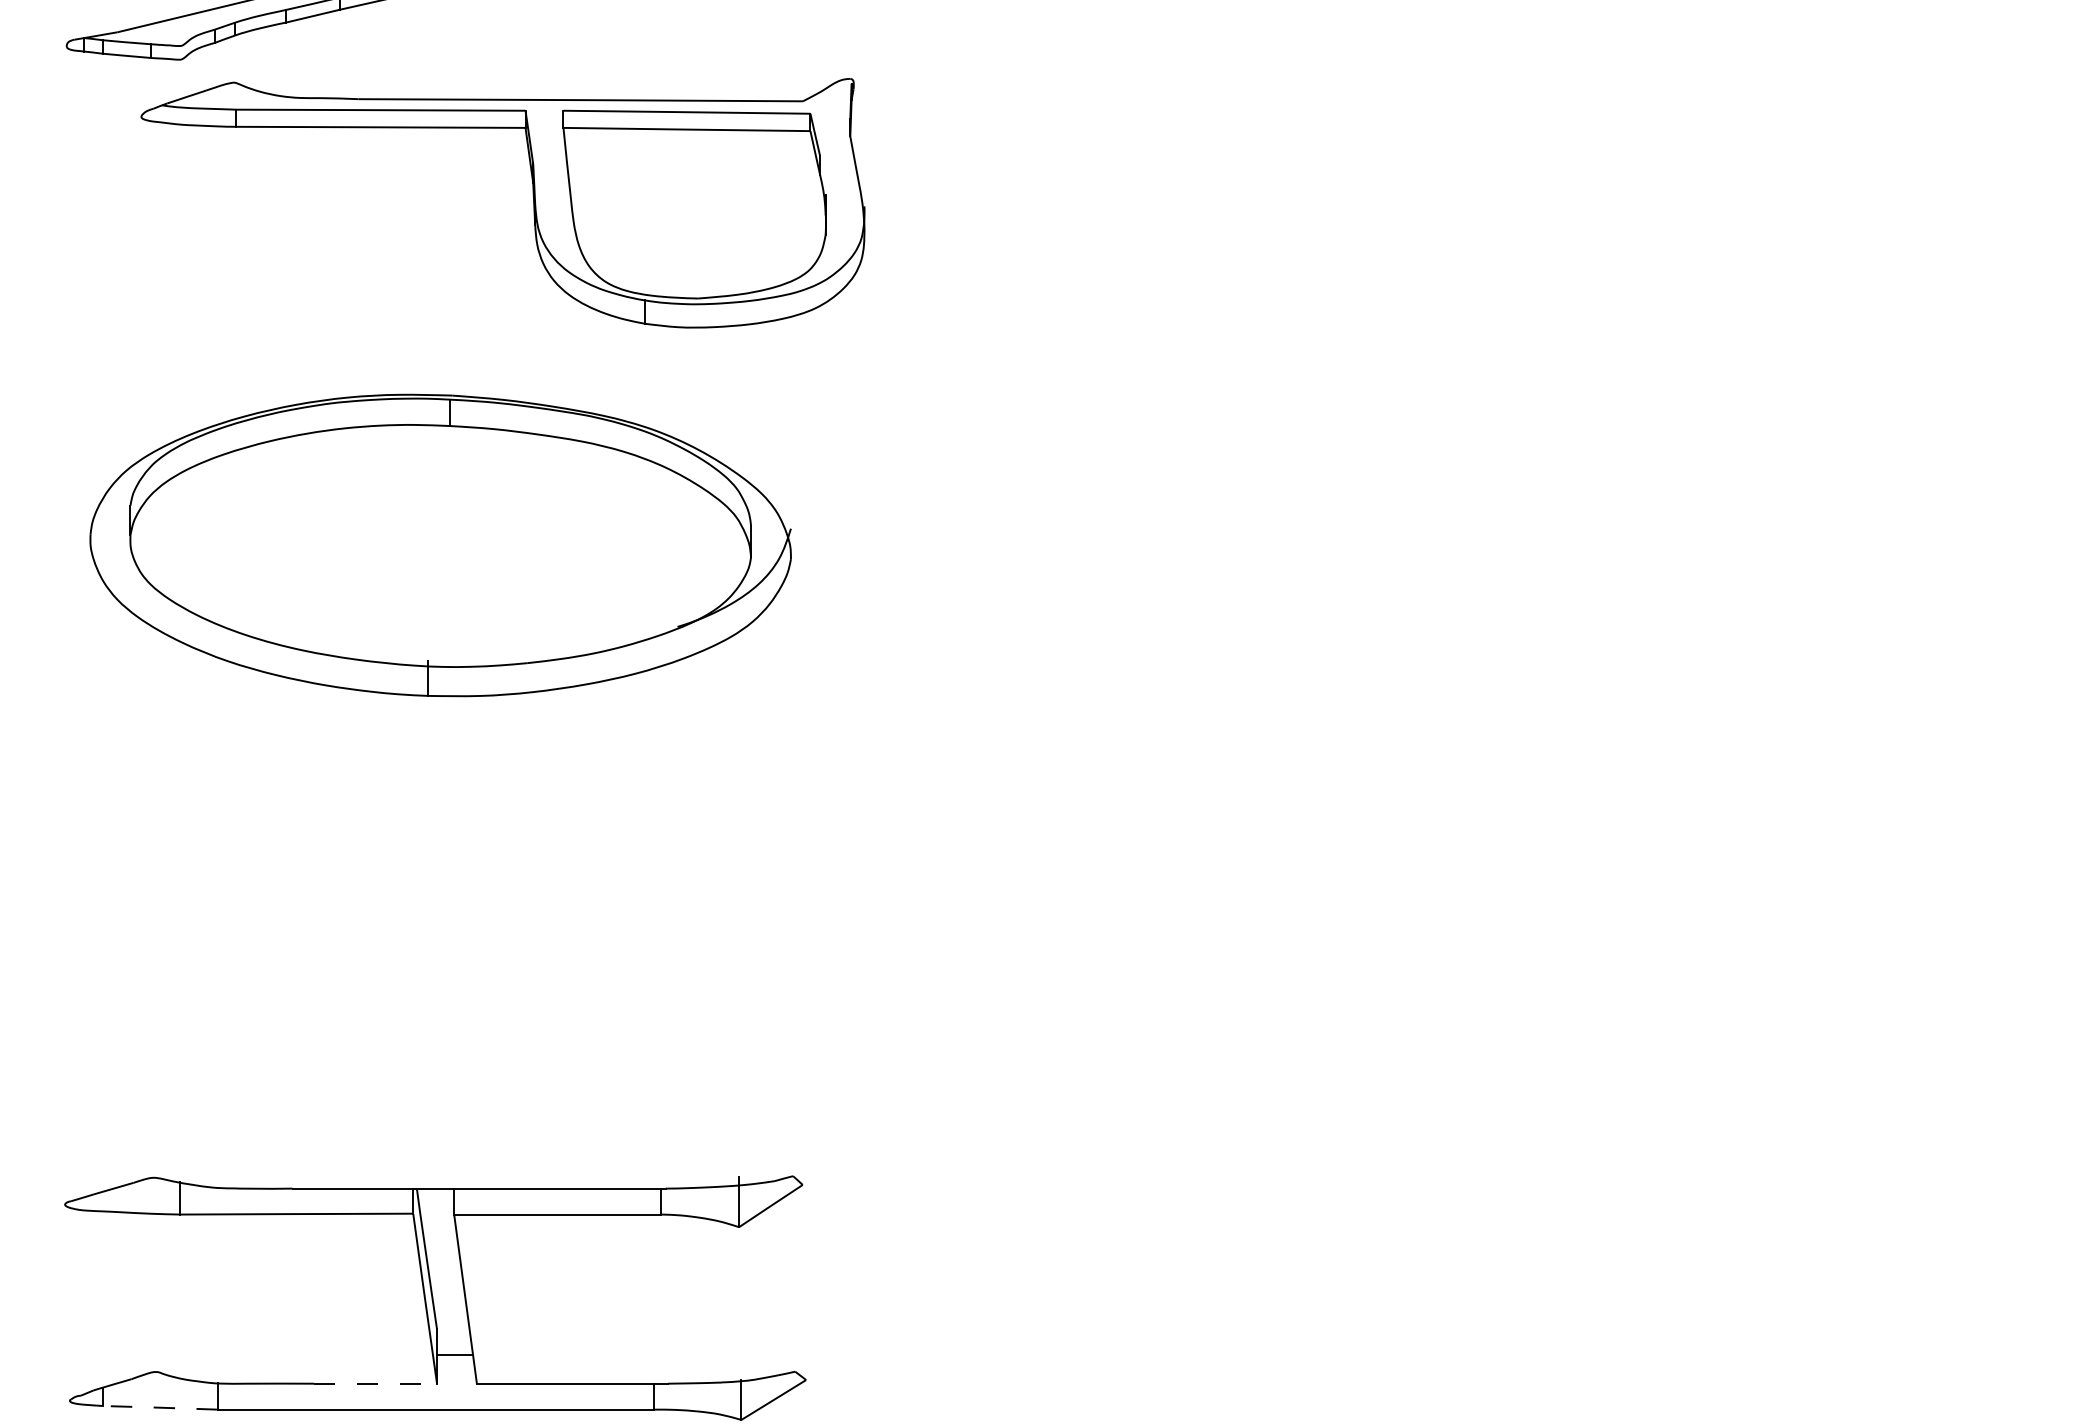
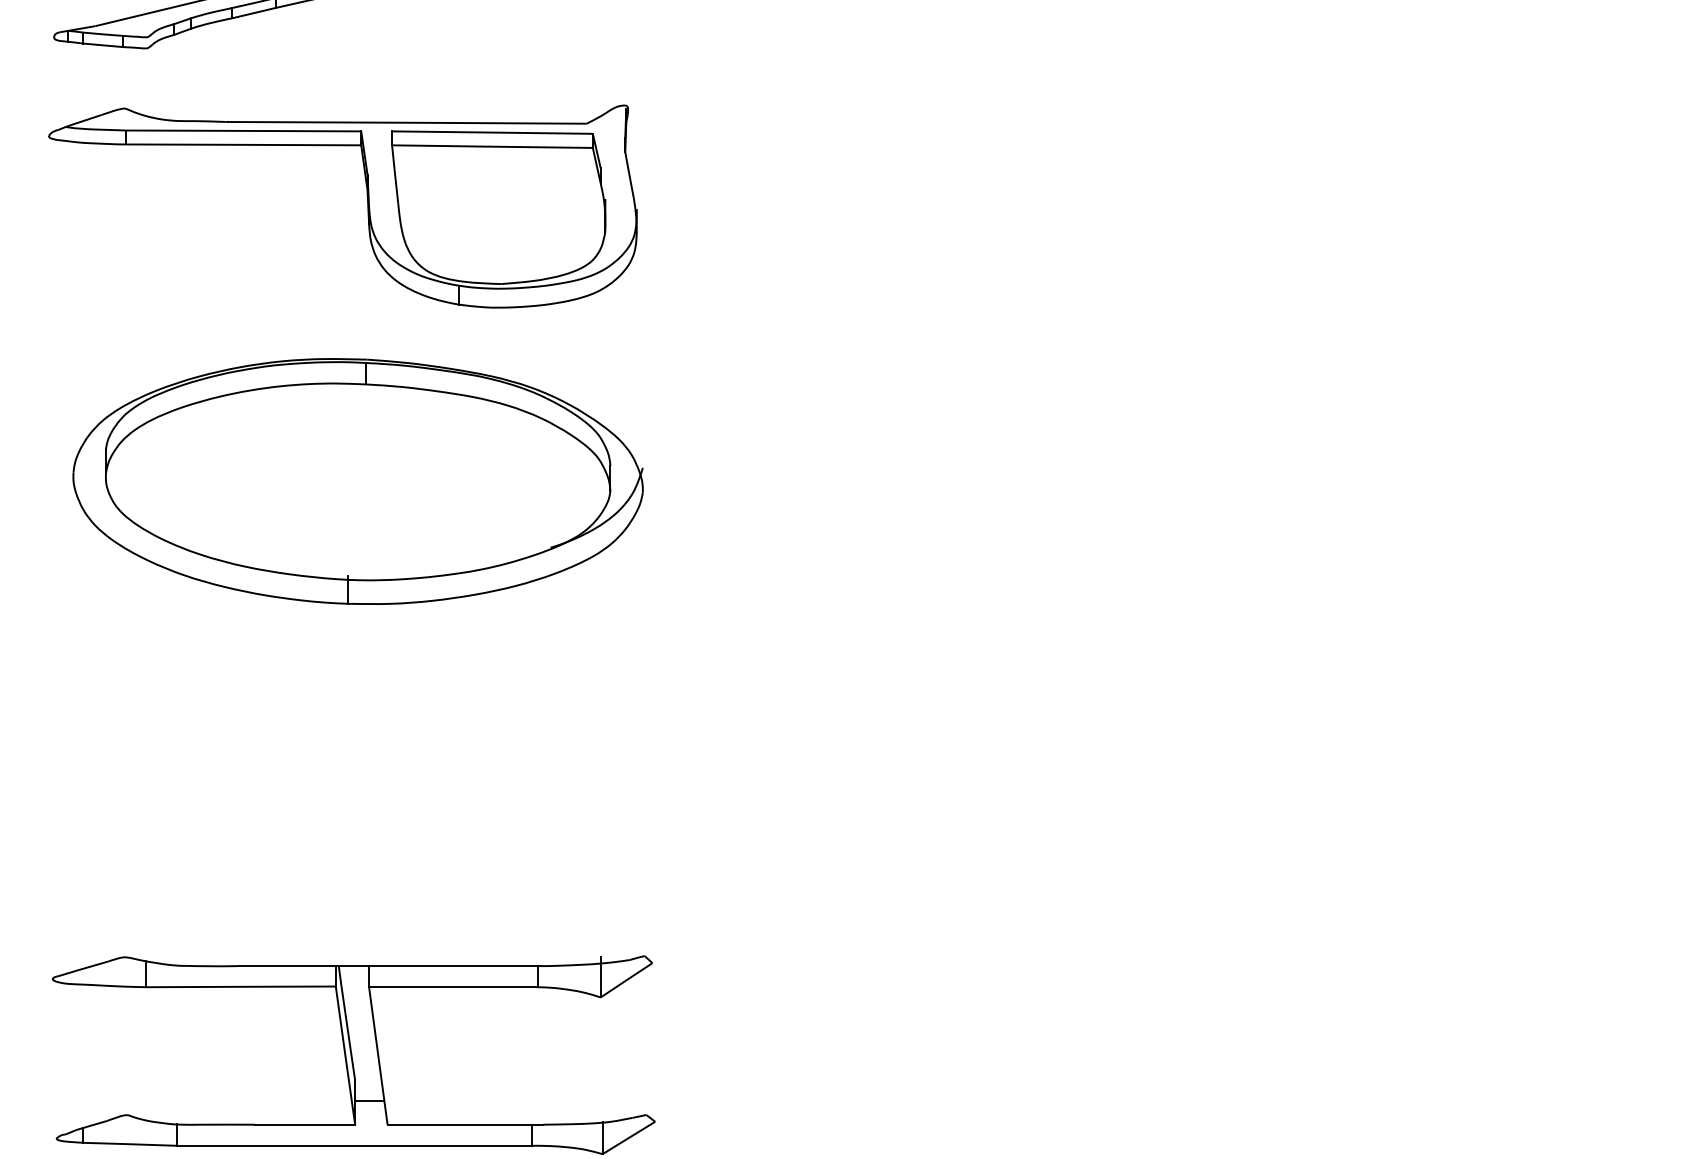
part: (533, 203) -> (367, 206), moved
part: (440, 545) -> (357, 481), moved
line: (375, 1383) -> (305, 1124), dashed -> solid
line: (159, 1407) -> (129, 1144), dashed -> solid

